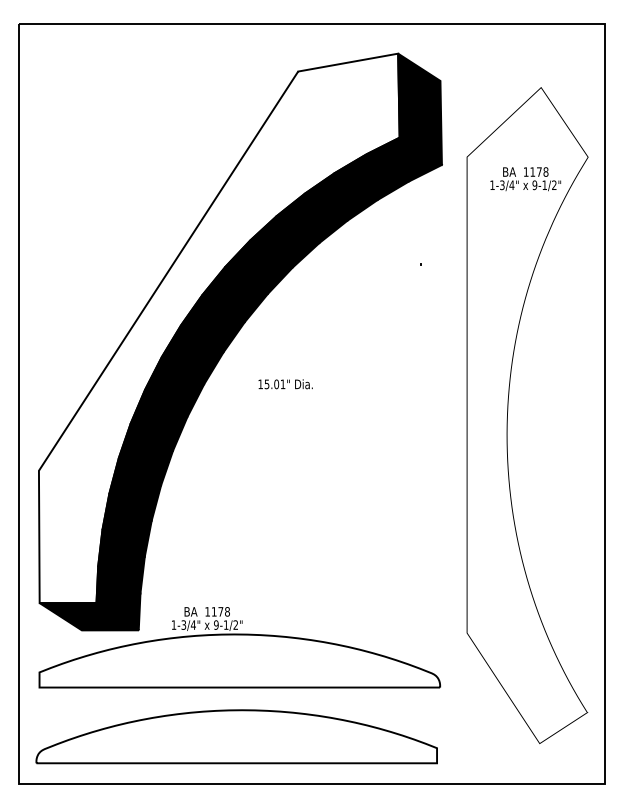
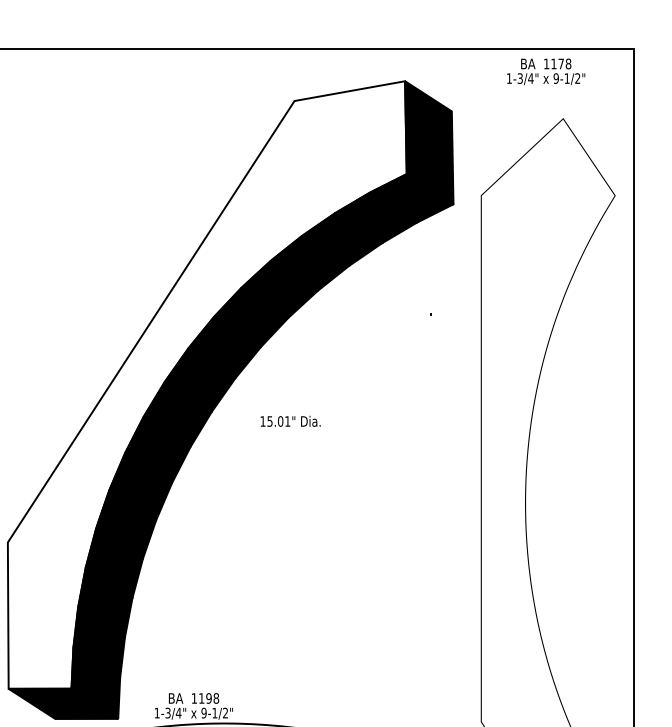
text: (525, 179) -> (545, 72), moved
text: (285, 384) -> (290, 421), moved
text: (220, 611) -> (208, 698), 1178 -> 1198

